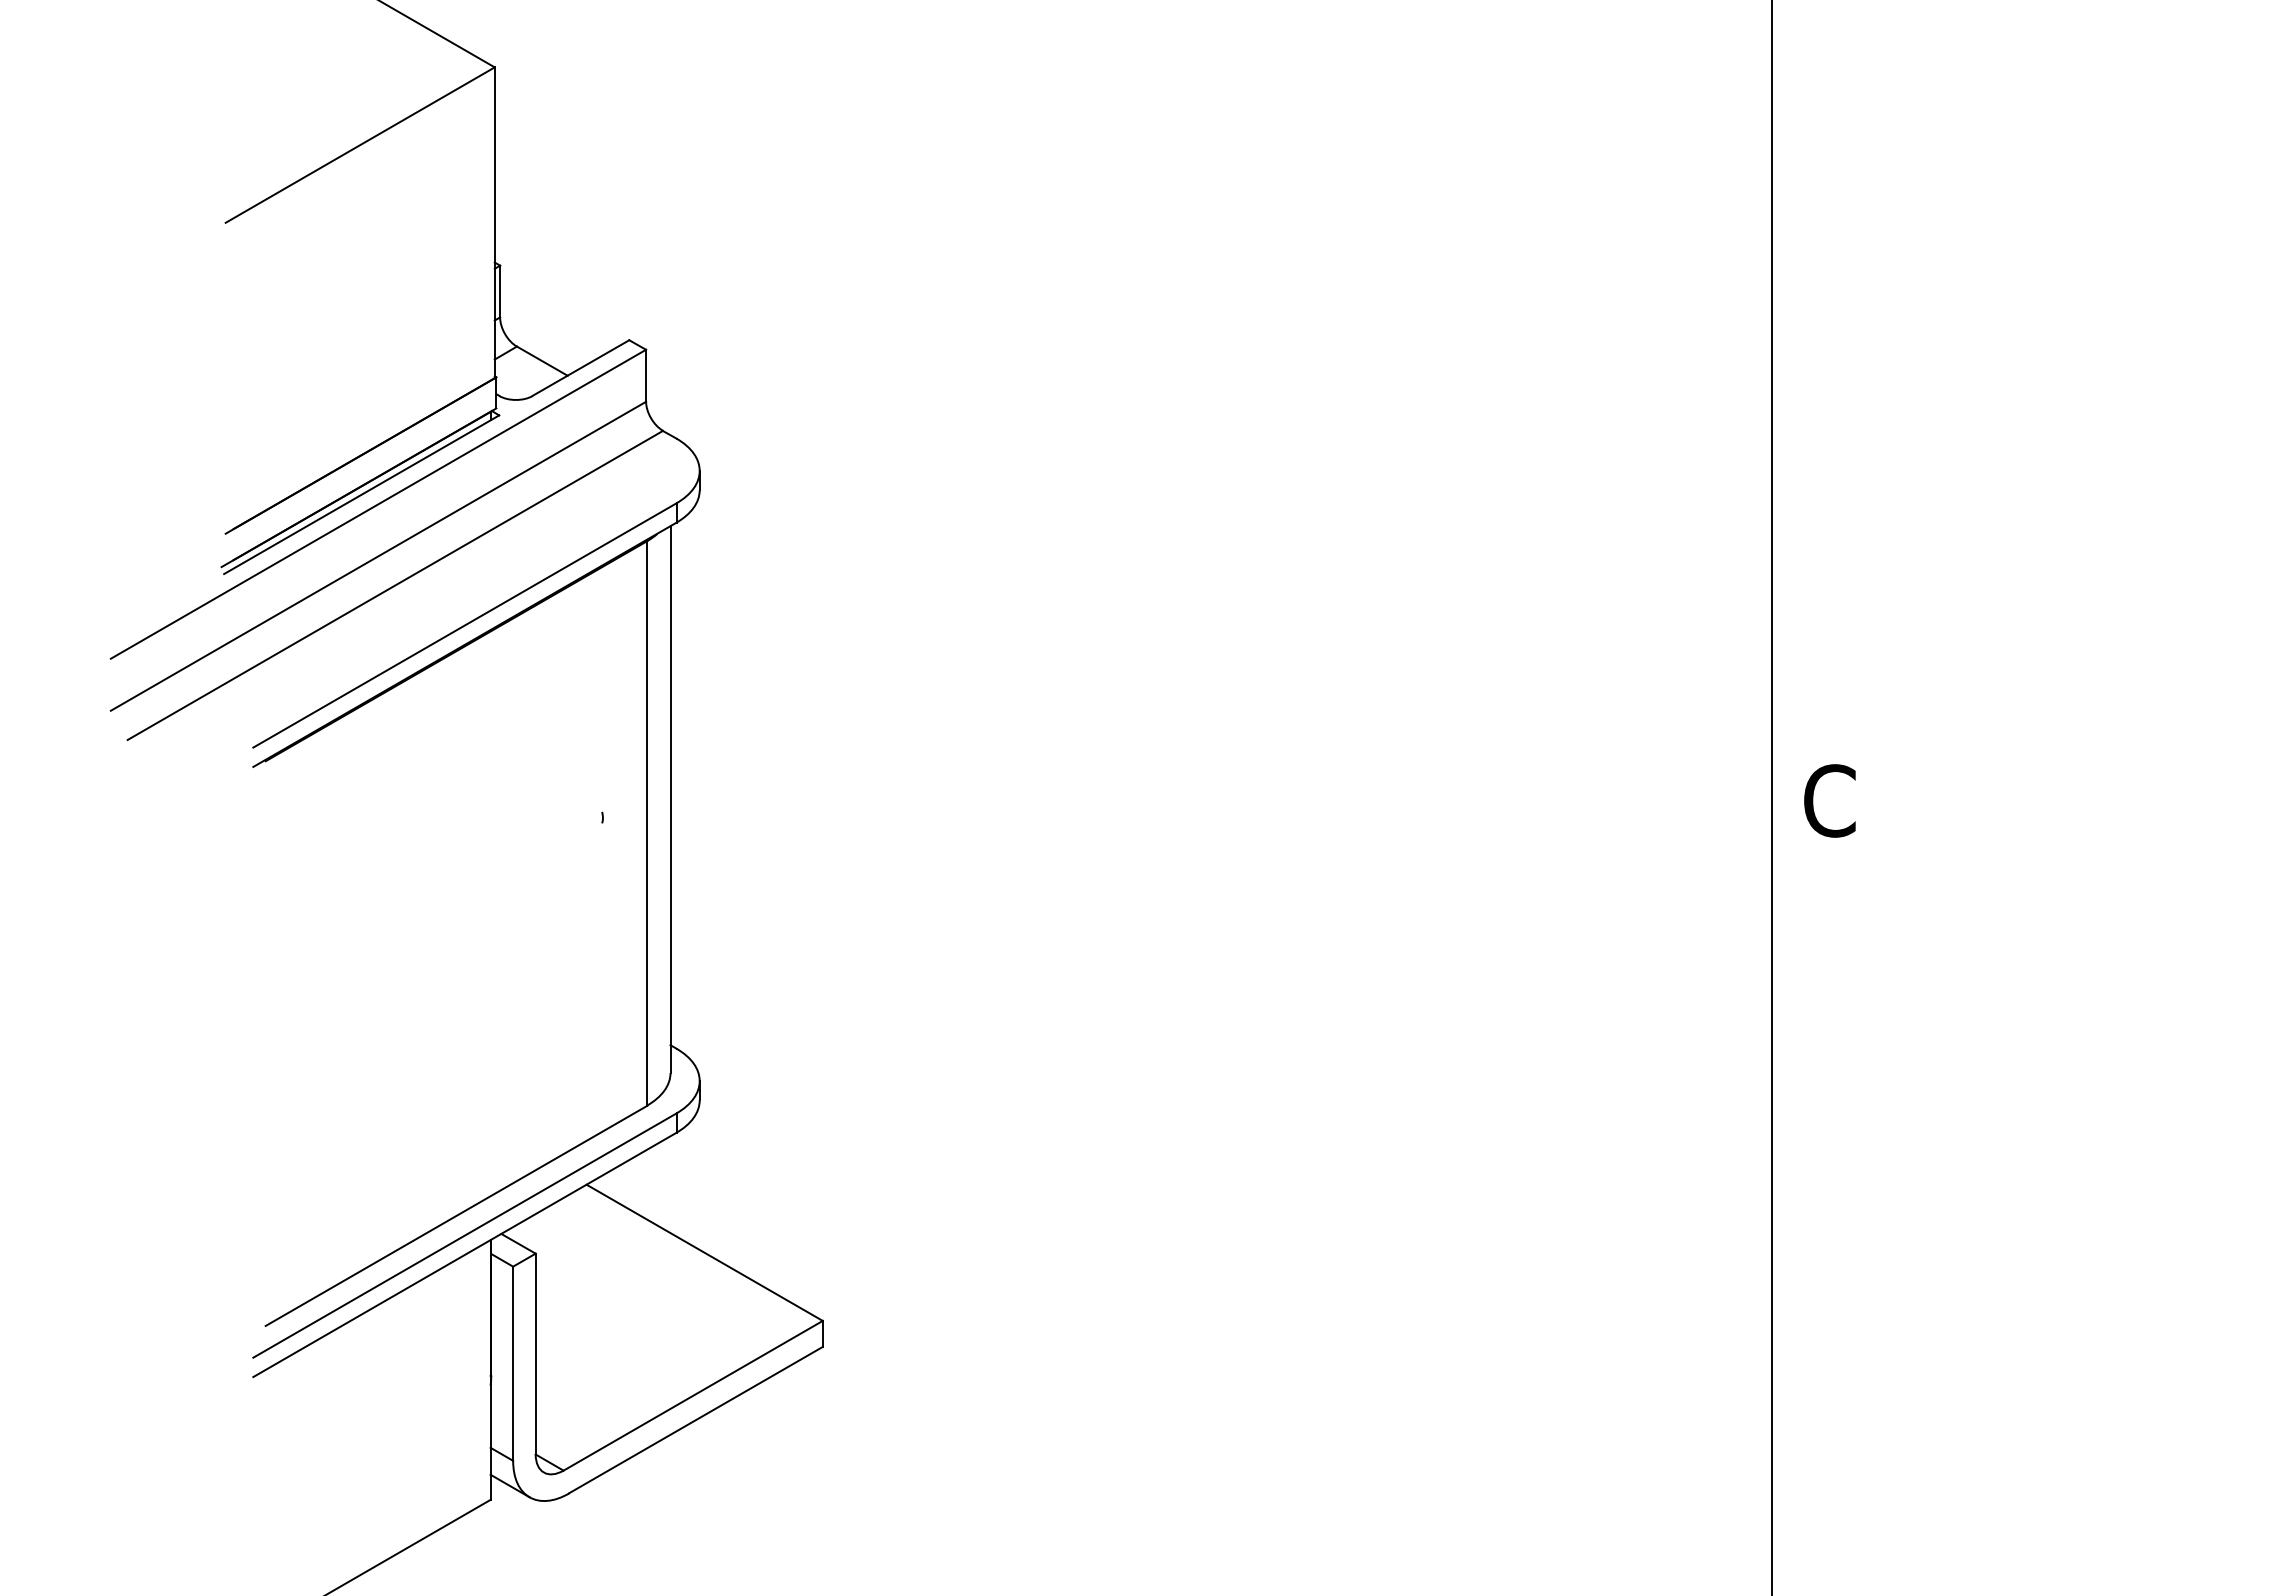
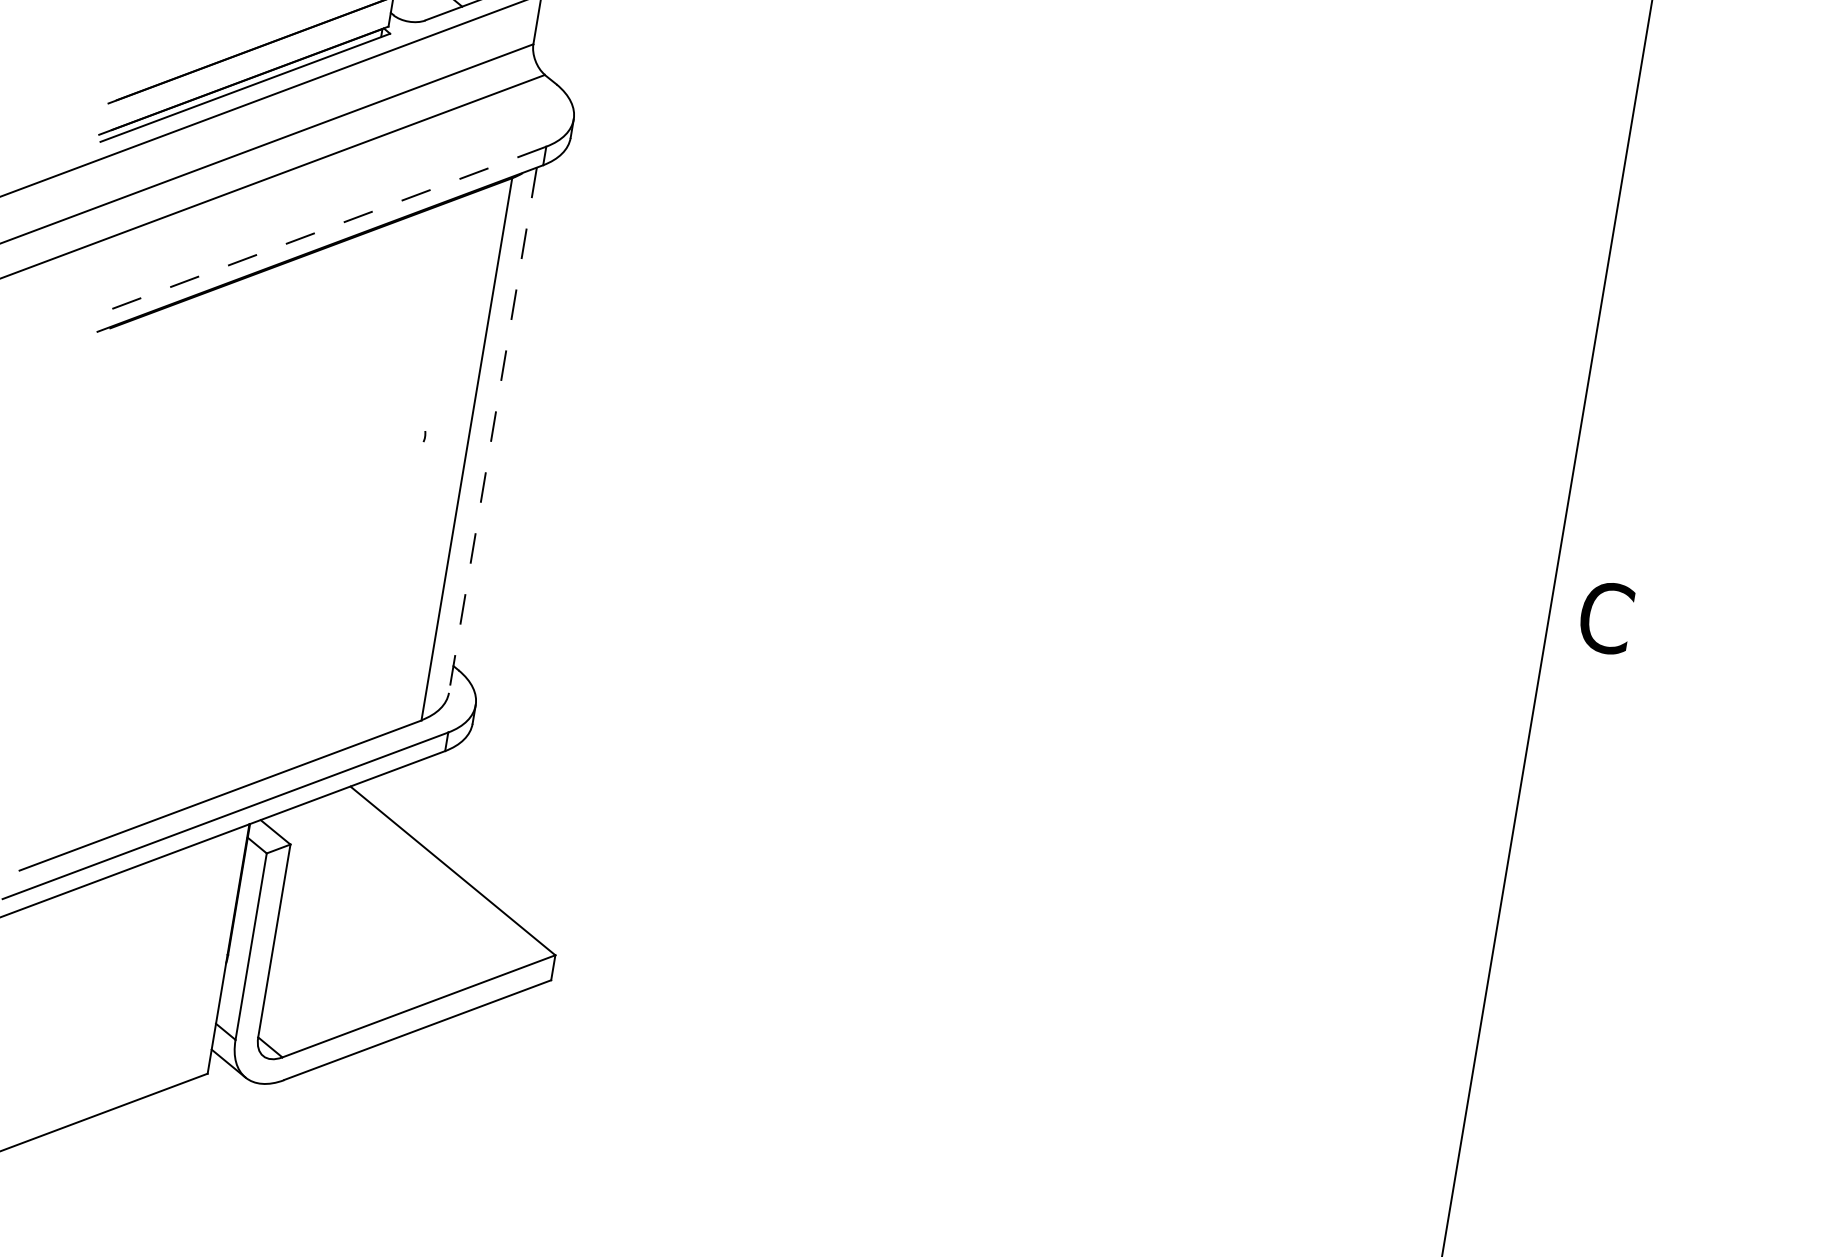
line: (464, 625) -> (323, 229), solid -> dashed
line: (670, 800) -> (492, 431), solid -> dashed

